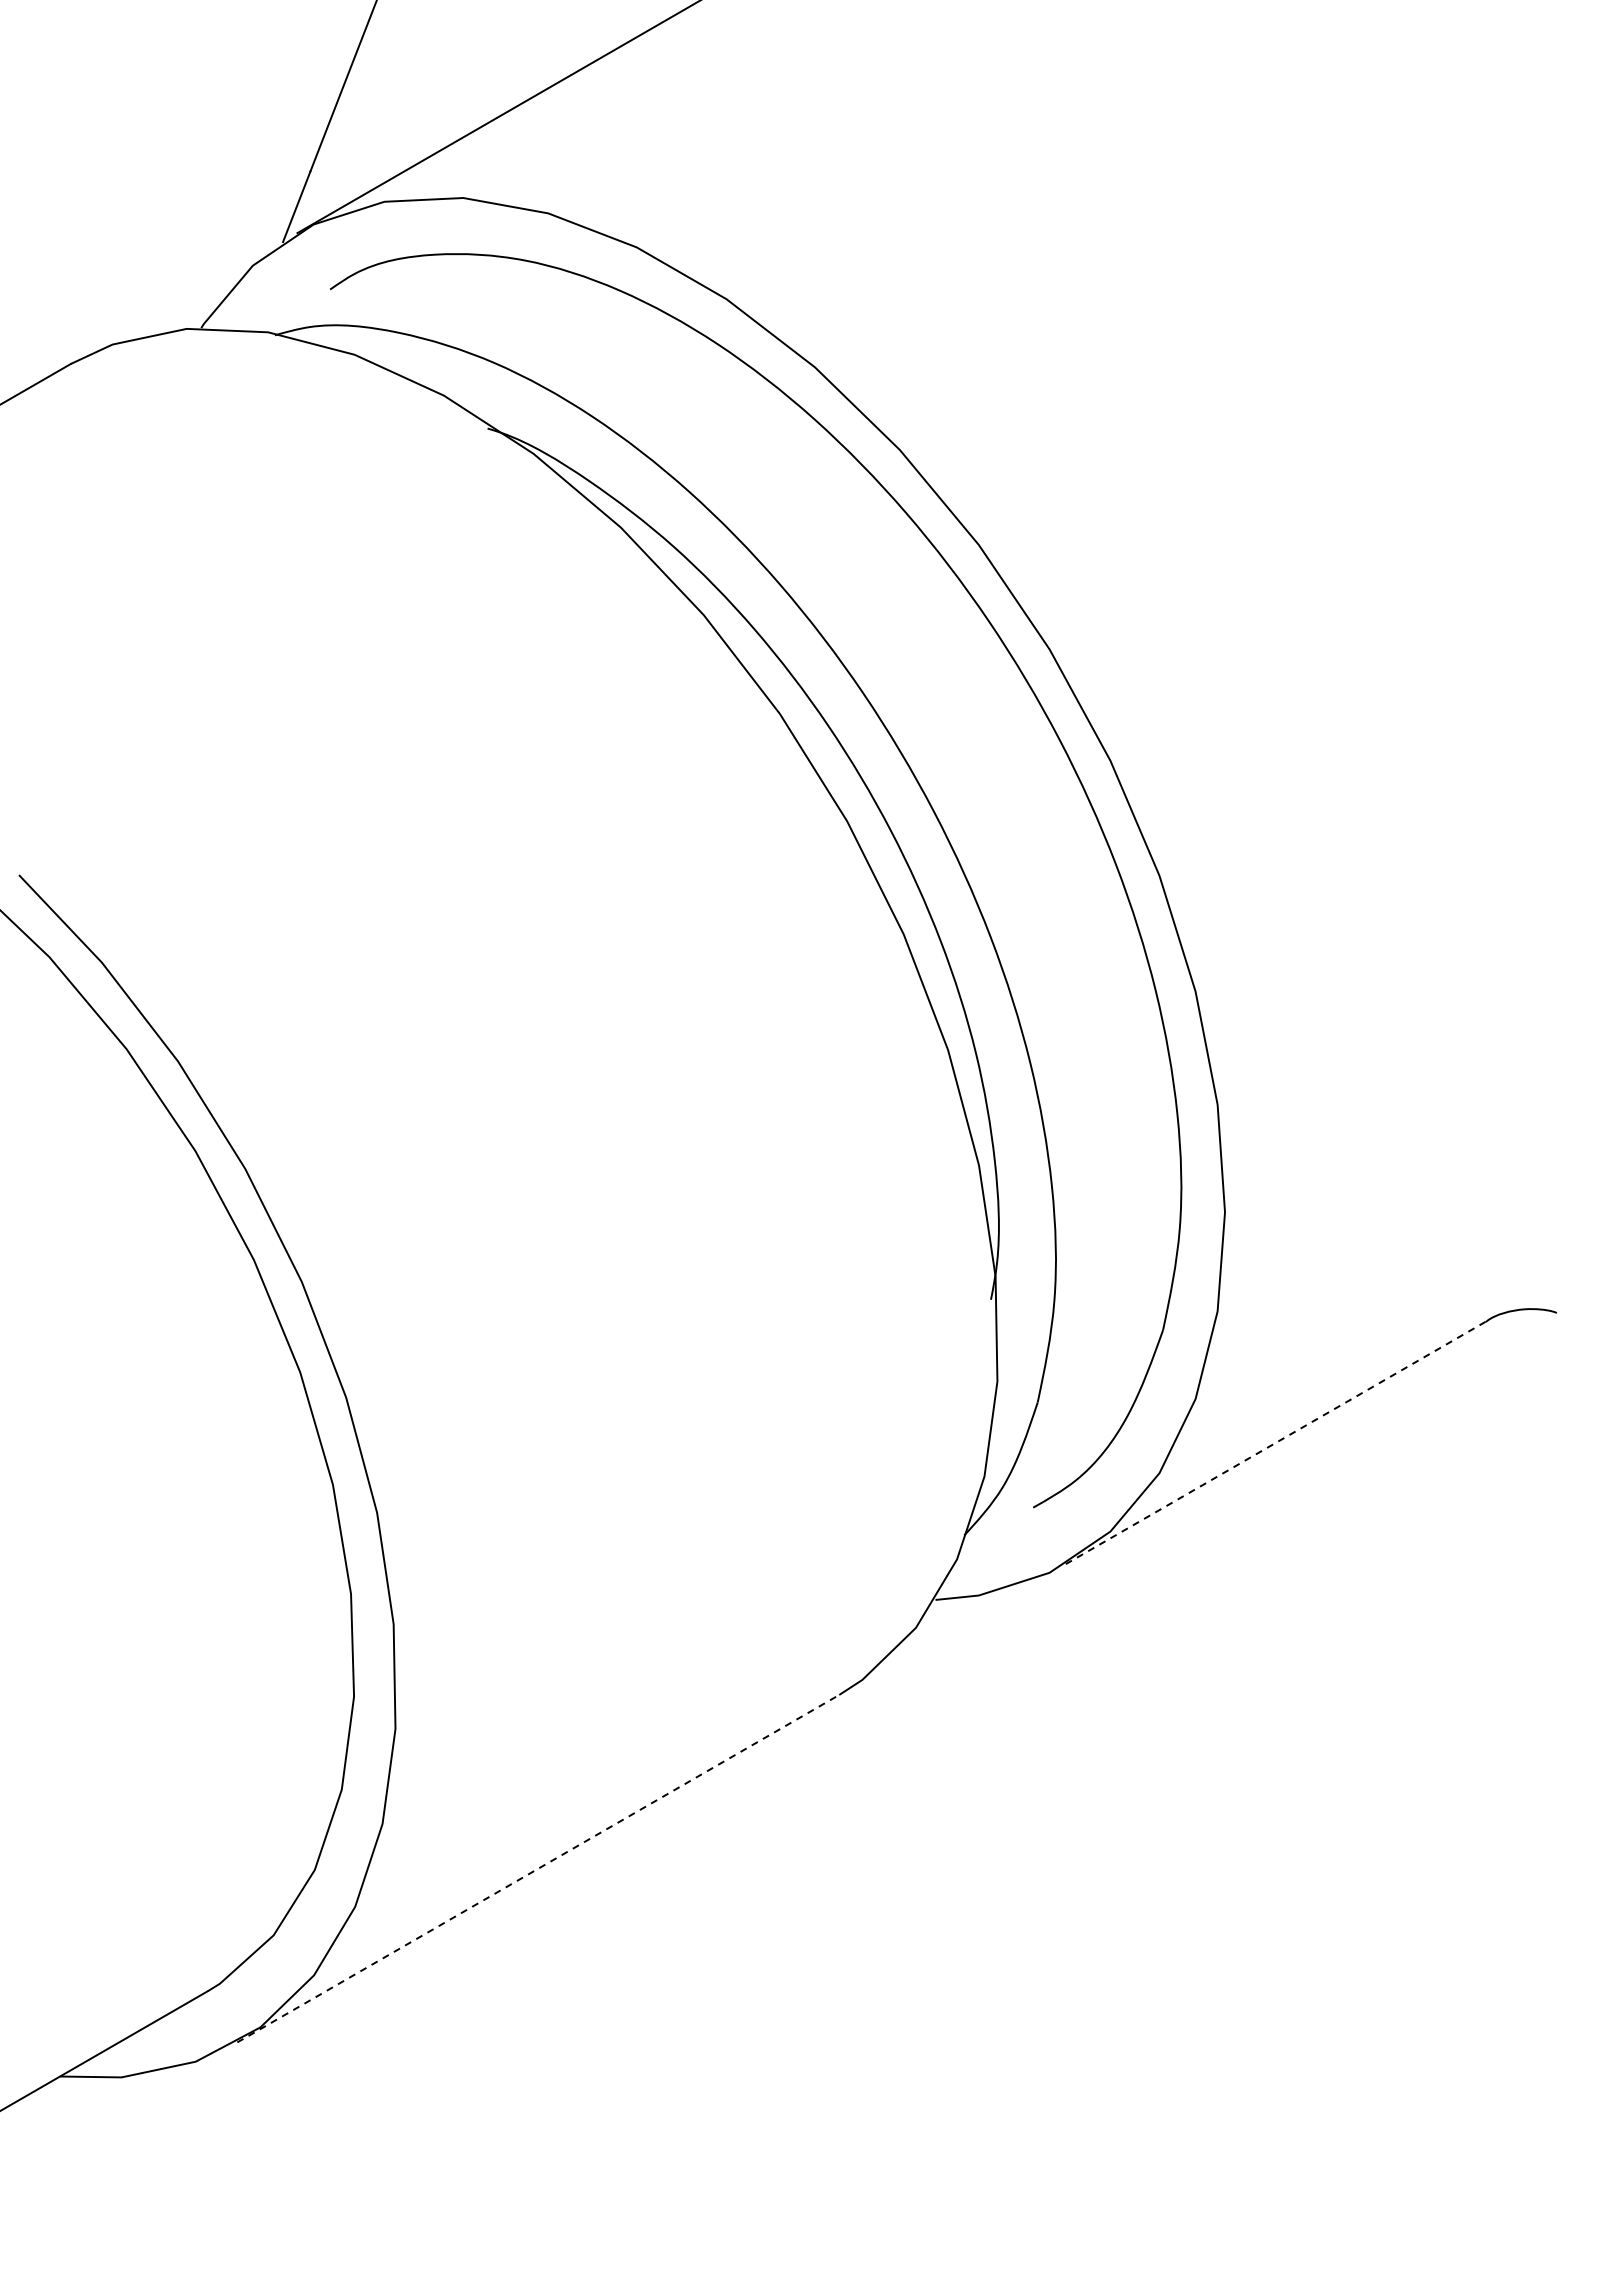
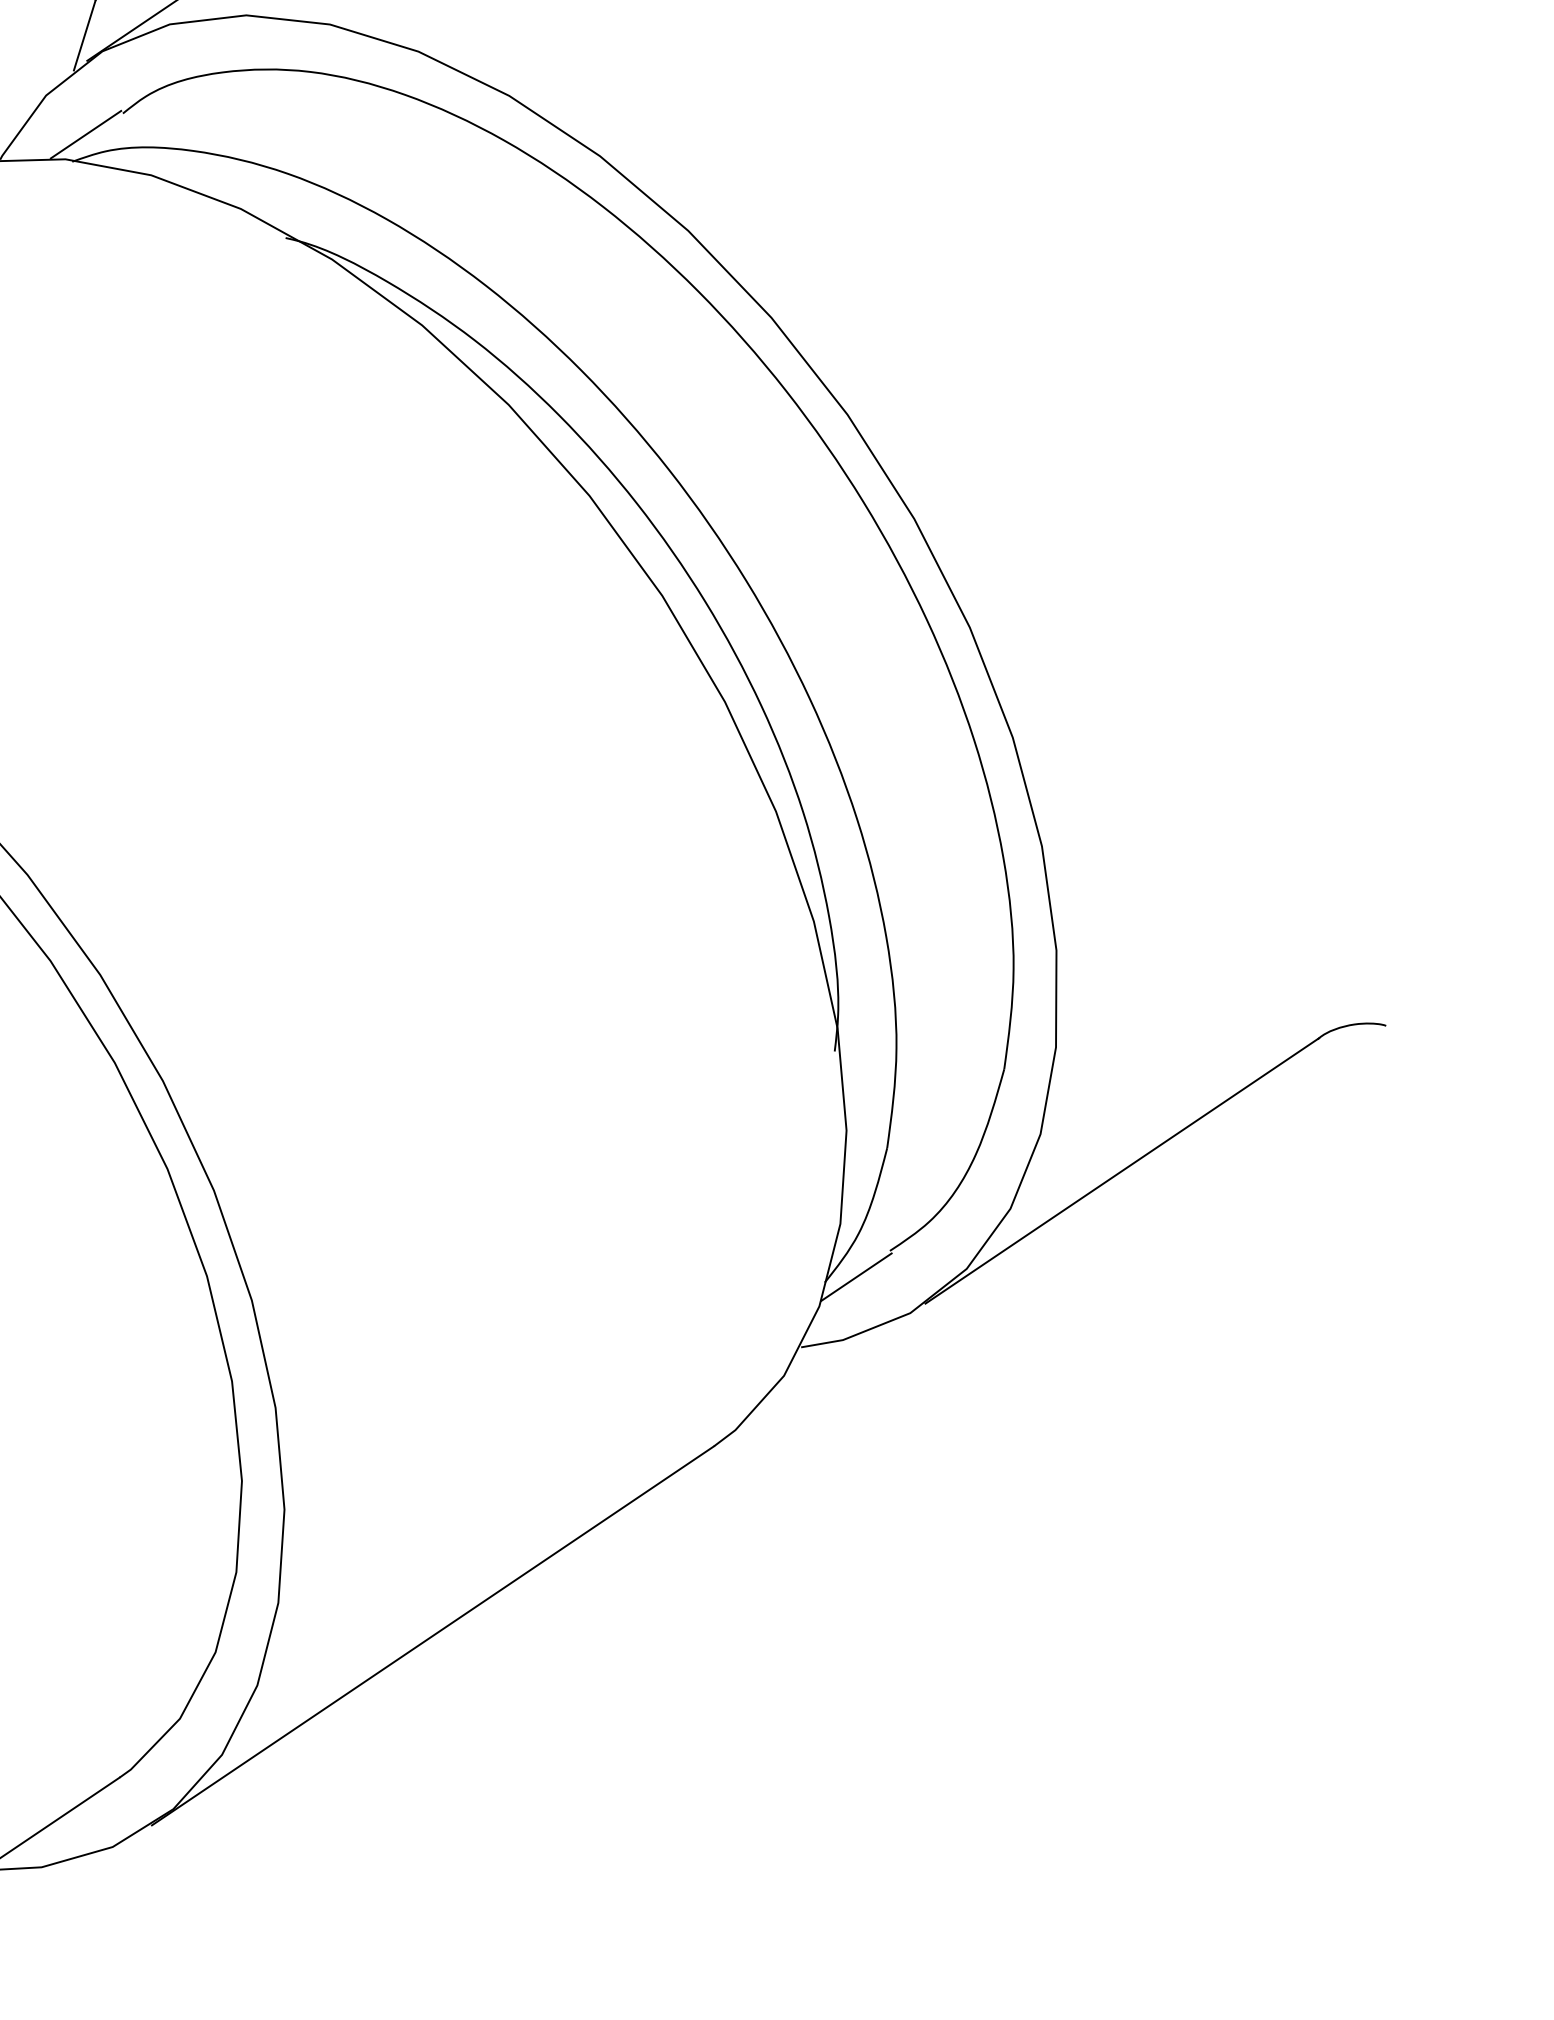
line: (290, 308) -> (85, 134), added
line: (1276, 1442) -> (1122, 1170), dashed -> solid
line: (996, 1531) -> (855, 1276), added
line: (538, 1868) -> (433, 1635), dashed -> solid

